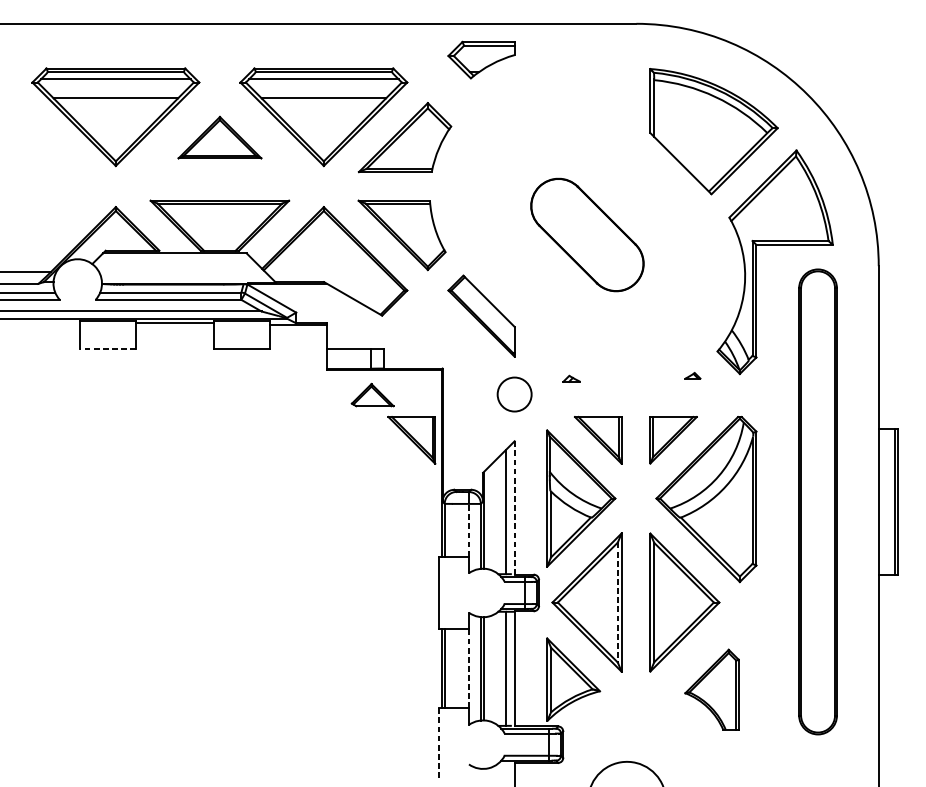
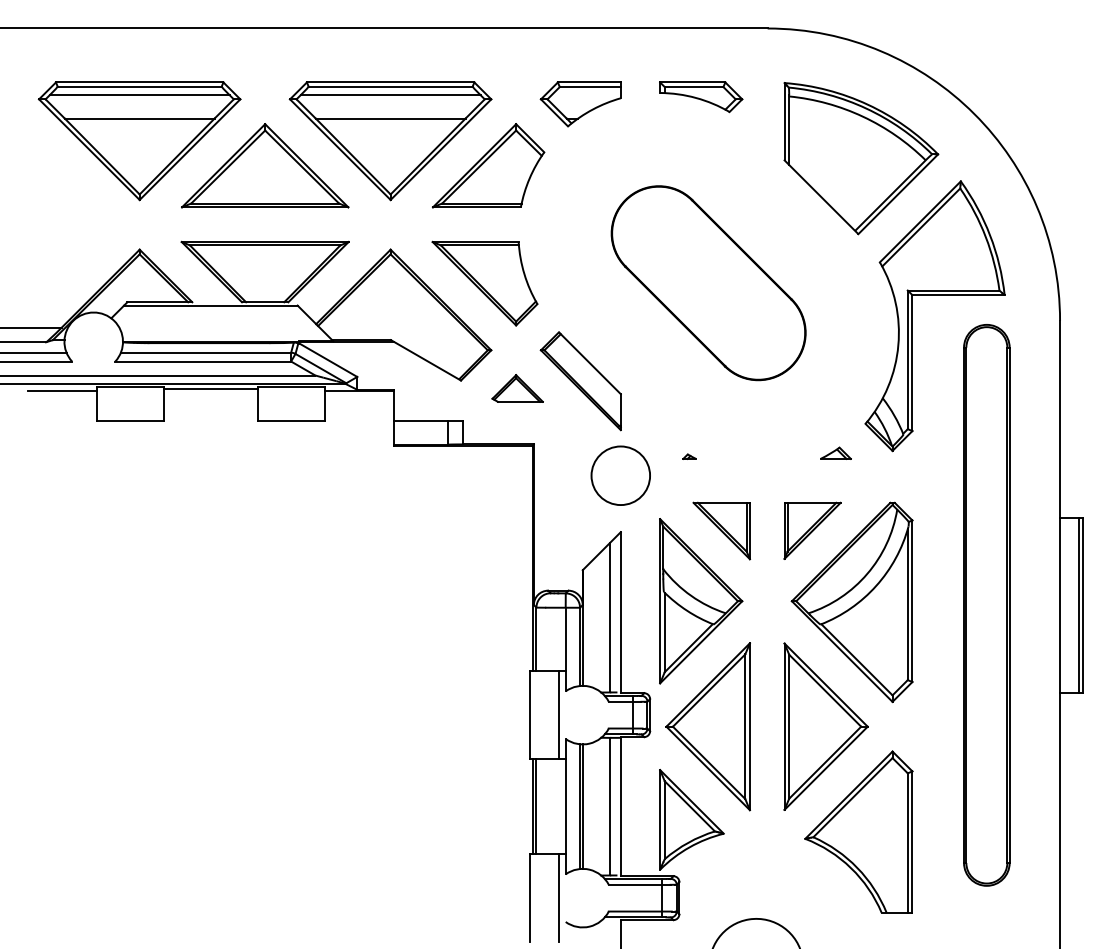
part: (481, 60) -> (580, 104), moved
part: (581, 81) -> (701, 97), added
part: (220, 137) -> (265, 165), size x1.67
part: (587, 235) -> (708, 283), size x1.43
line: (51, 324) -> (61, 391), added
line: (108, 348) -> (130, 420), dashed -> solid
part: (692, 375) -> (835, 452), size x1.67
part: (571, 378) -> (689, 456), size x0.62
circle: (514, 394) -> (620, 475), size x1.43
part: (372, 395) -> (517, 388), moved
part: (411, 439) -> (496, 530), removed
line: (514, 507) -> (620, 612), dashed -> solid
line: (468, 530) -> (565, 639), dashed -> solid
line: (463, 593) -> (559, 715), added
line: (618, 603) -> (745, 727), dashed -> solid
line: (468, 668) -> (565, 806), dashed -> solid
part: (711, 689) -> (858, 831), size x1.67
line: (439, 744) -> (530, 898), dashed -> solid
line: (463, 744) -> (559, 898), added

